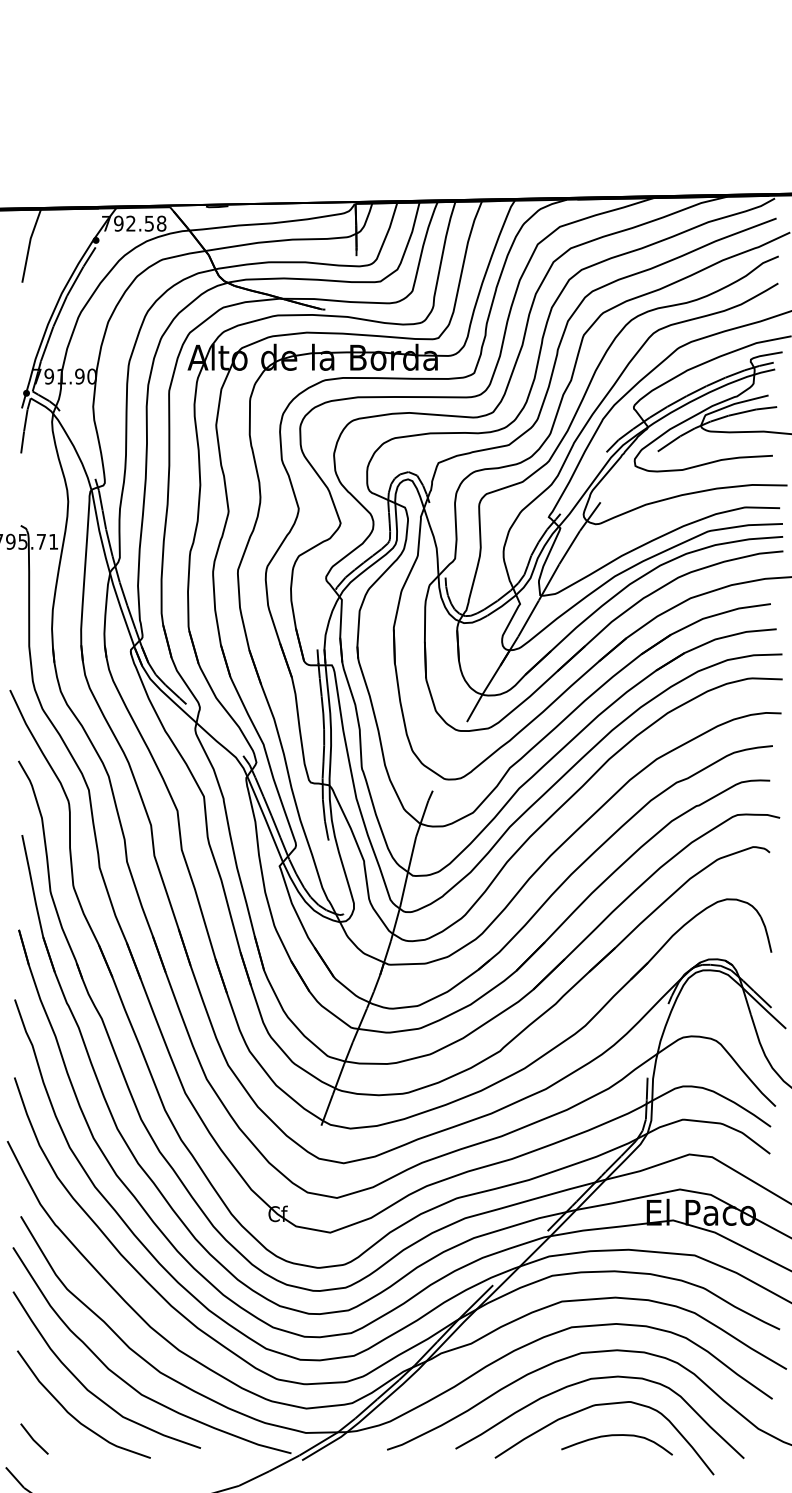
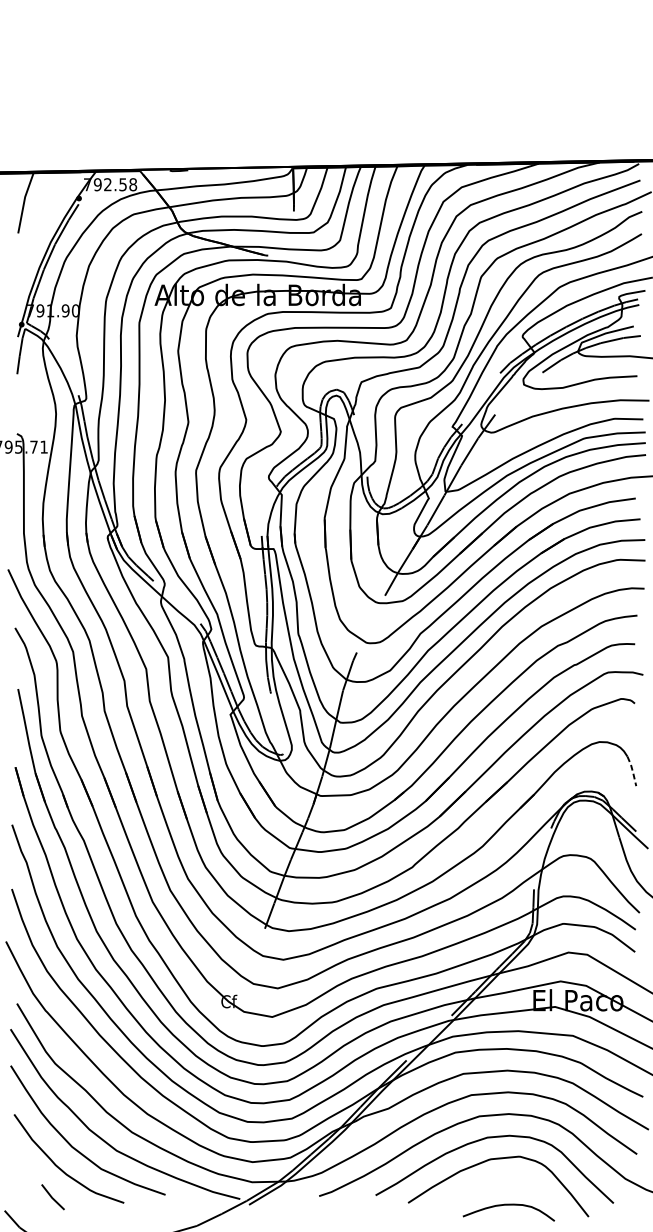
line: (767, 934) -> (632, 771), solid -> dashed
curve: (615, 1436) -> (507, 1205), moved
line: (33, 1438) -> (52, 1196), moved

